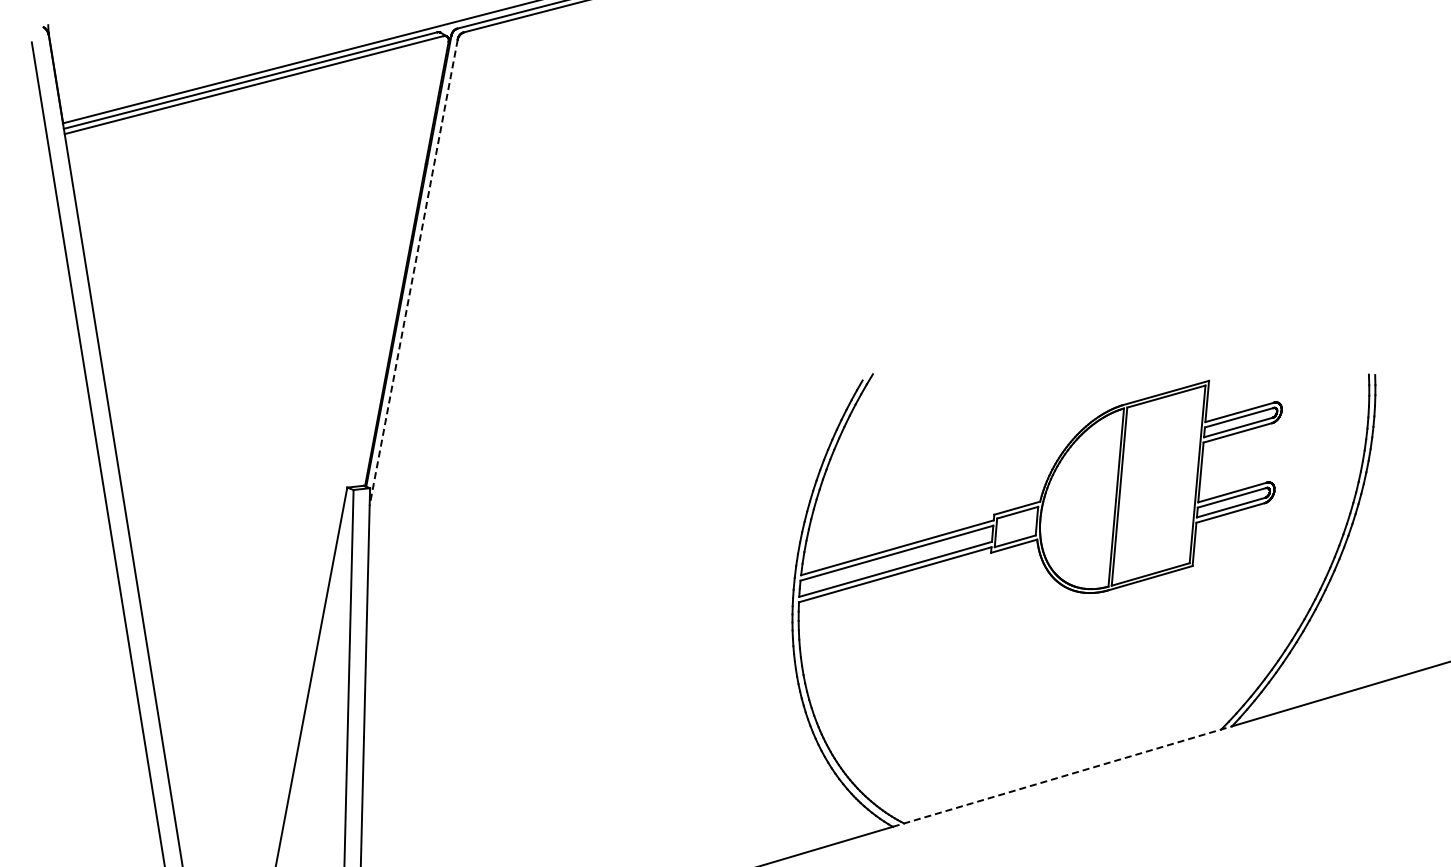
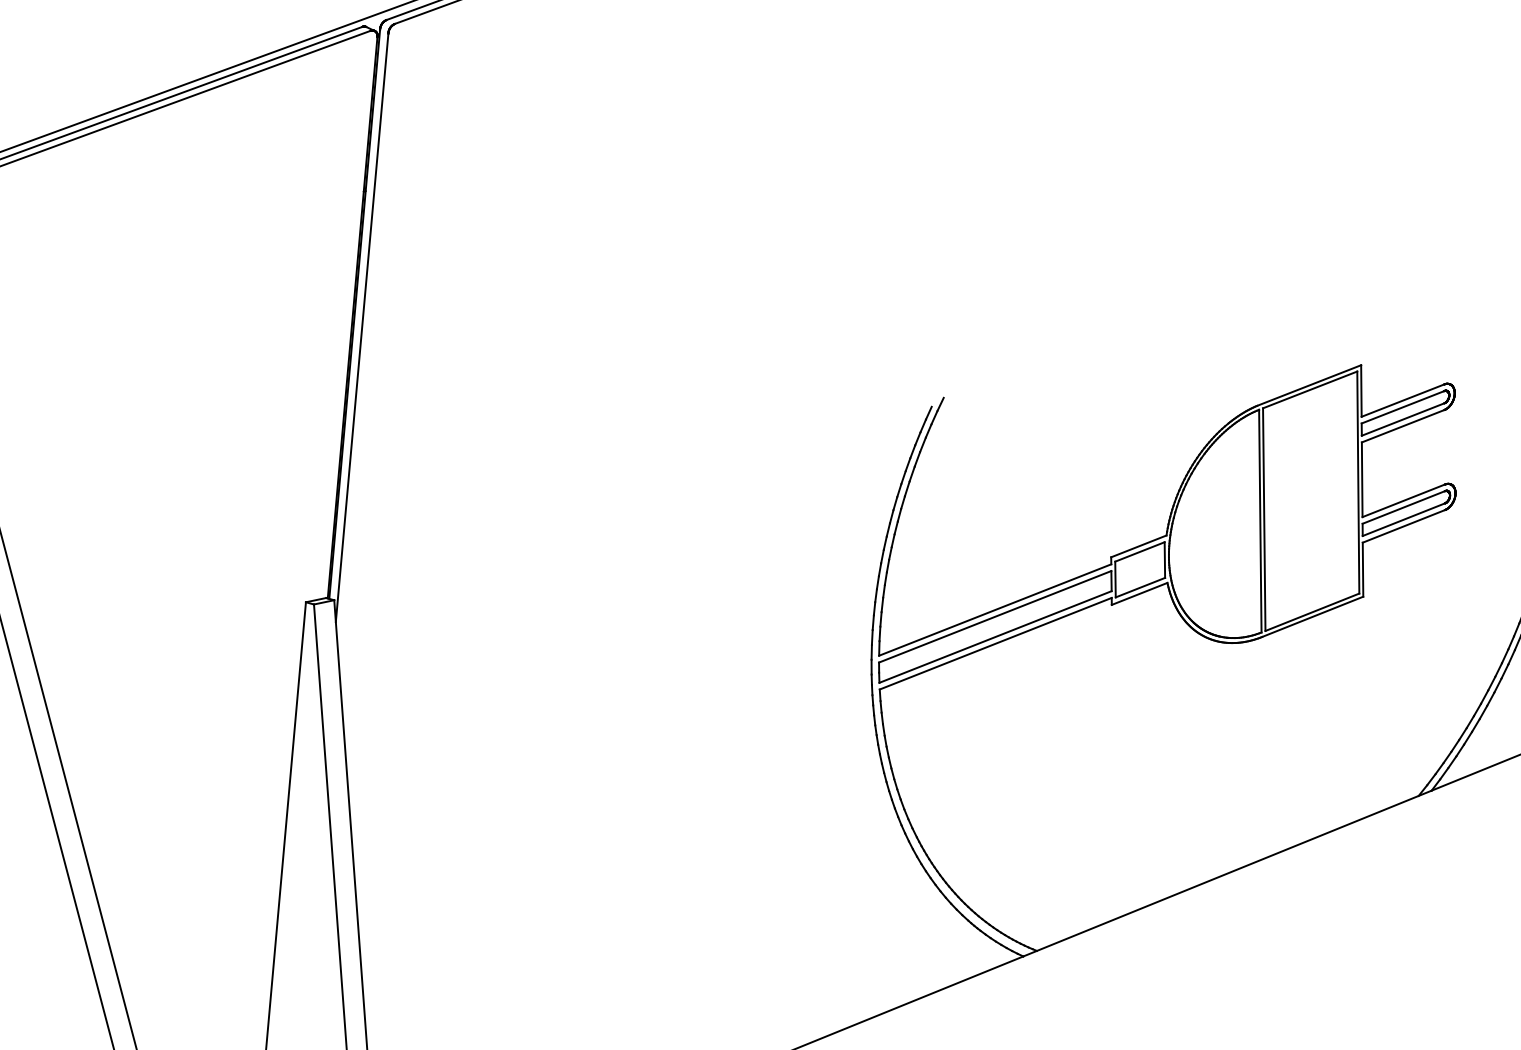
line: (413, 273) -> (361, 328), dashed -> solid
line: (1062, 776) -> (1227, 873), dashed -> solid

